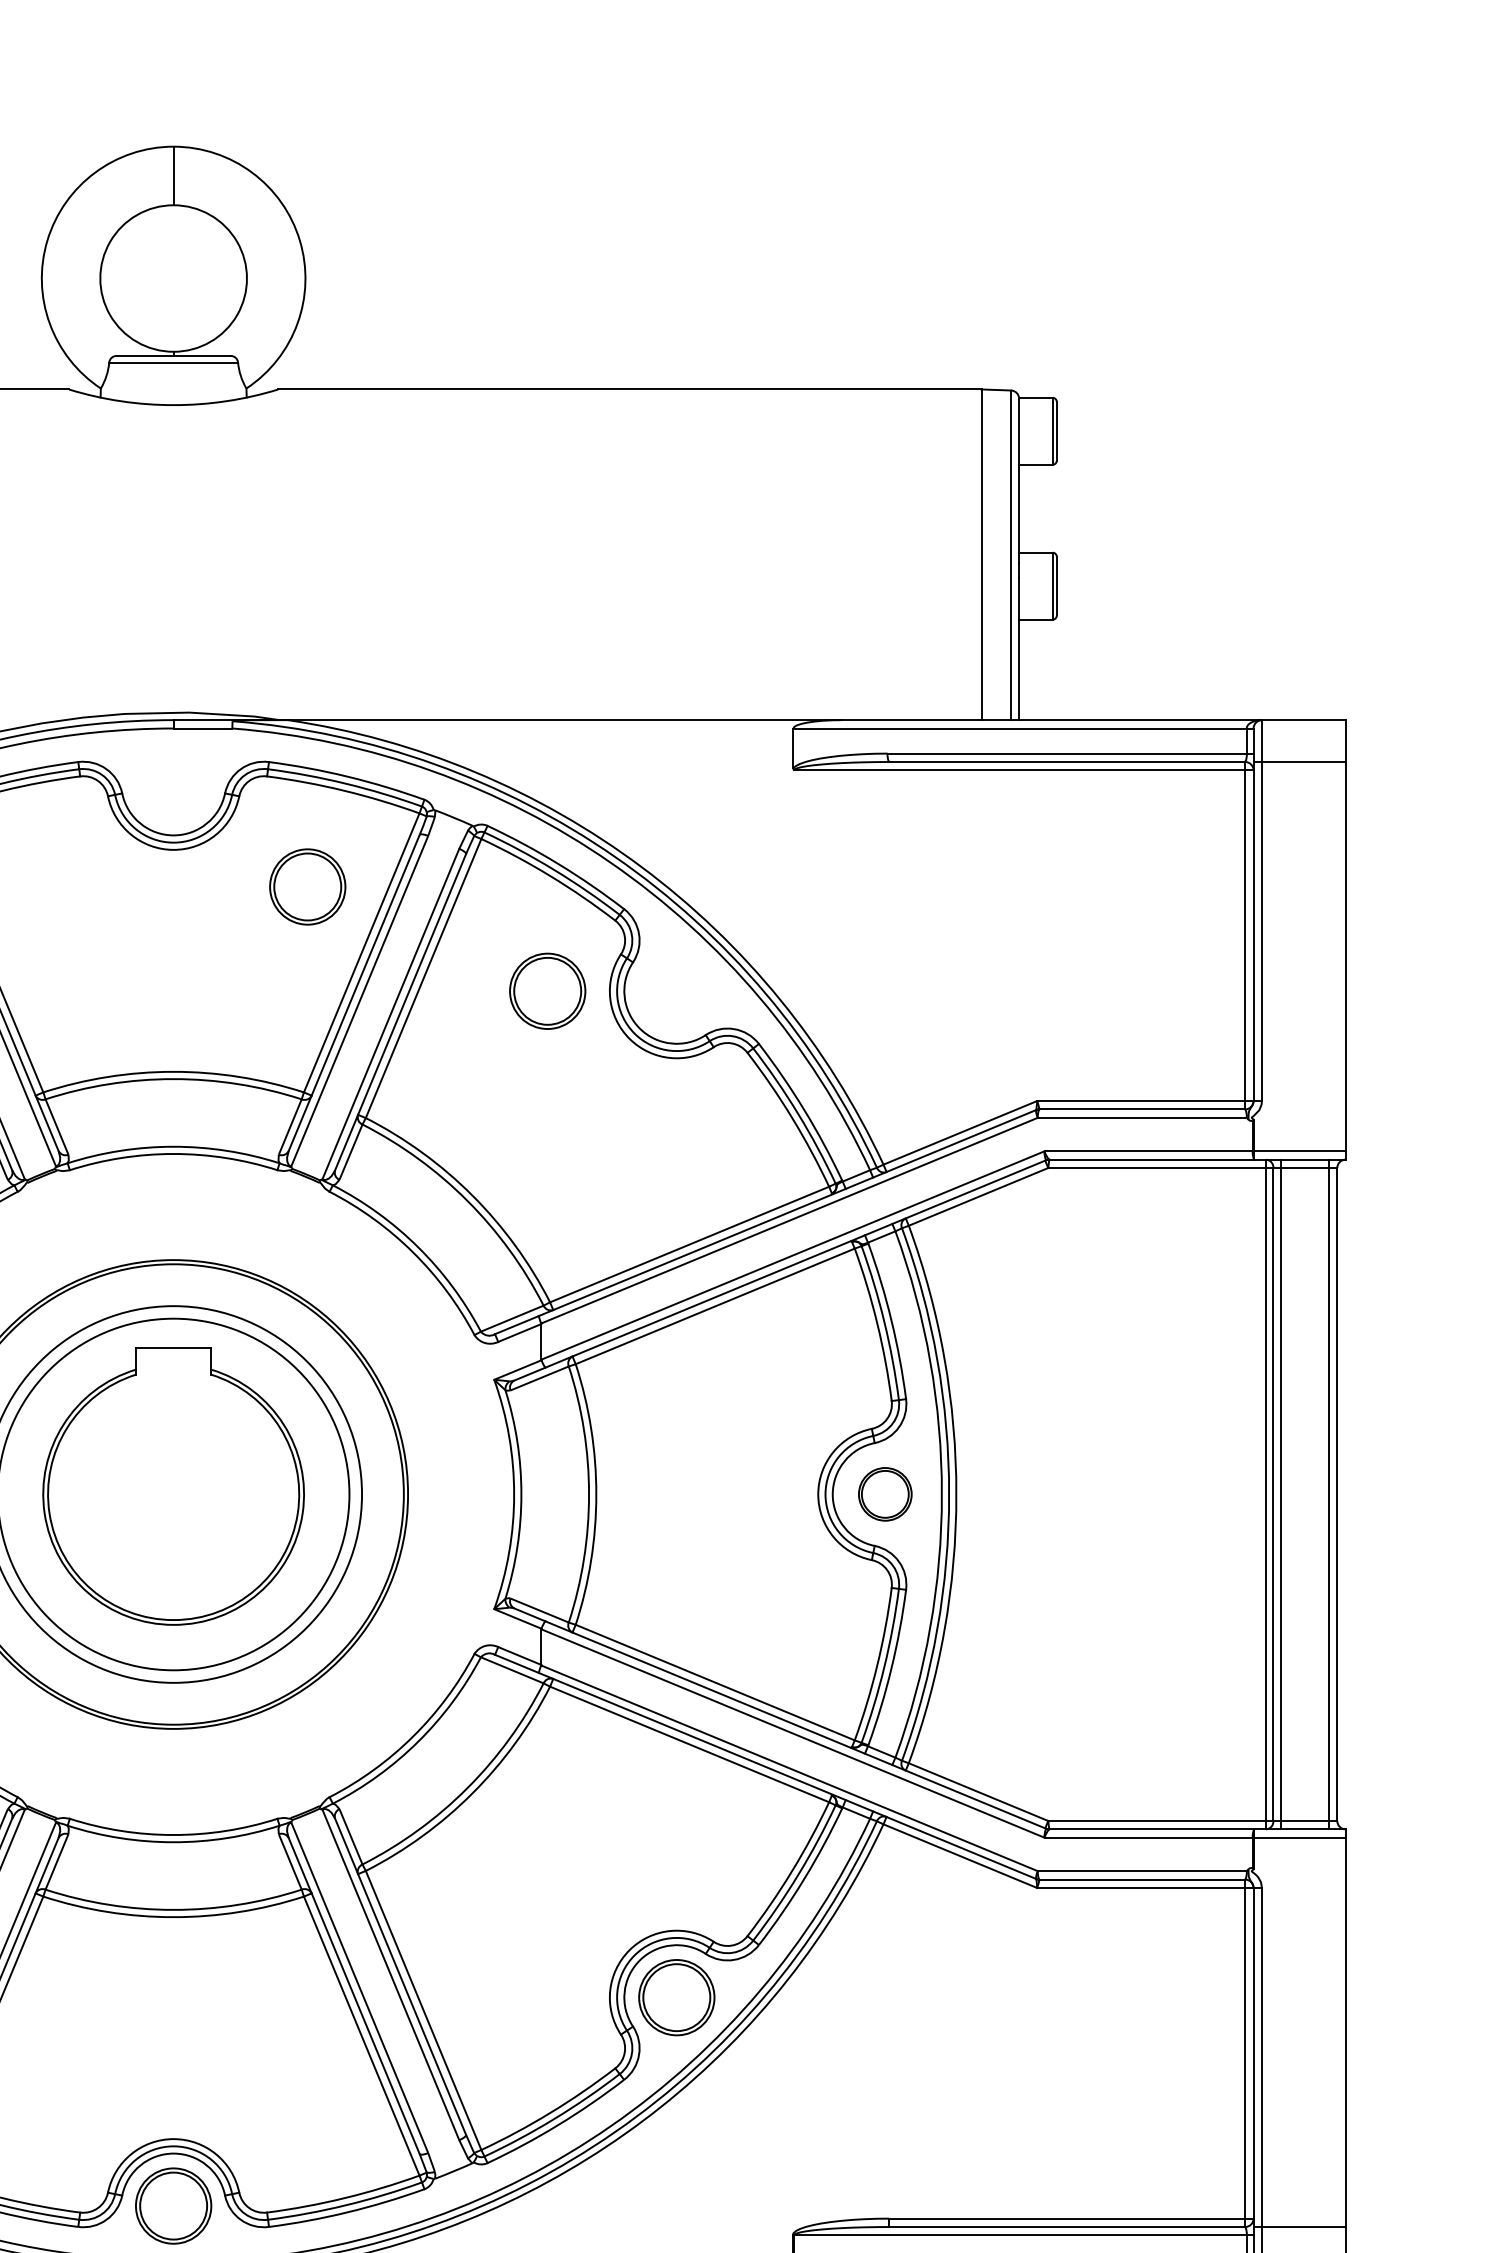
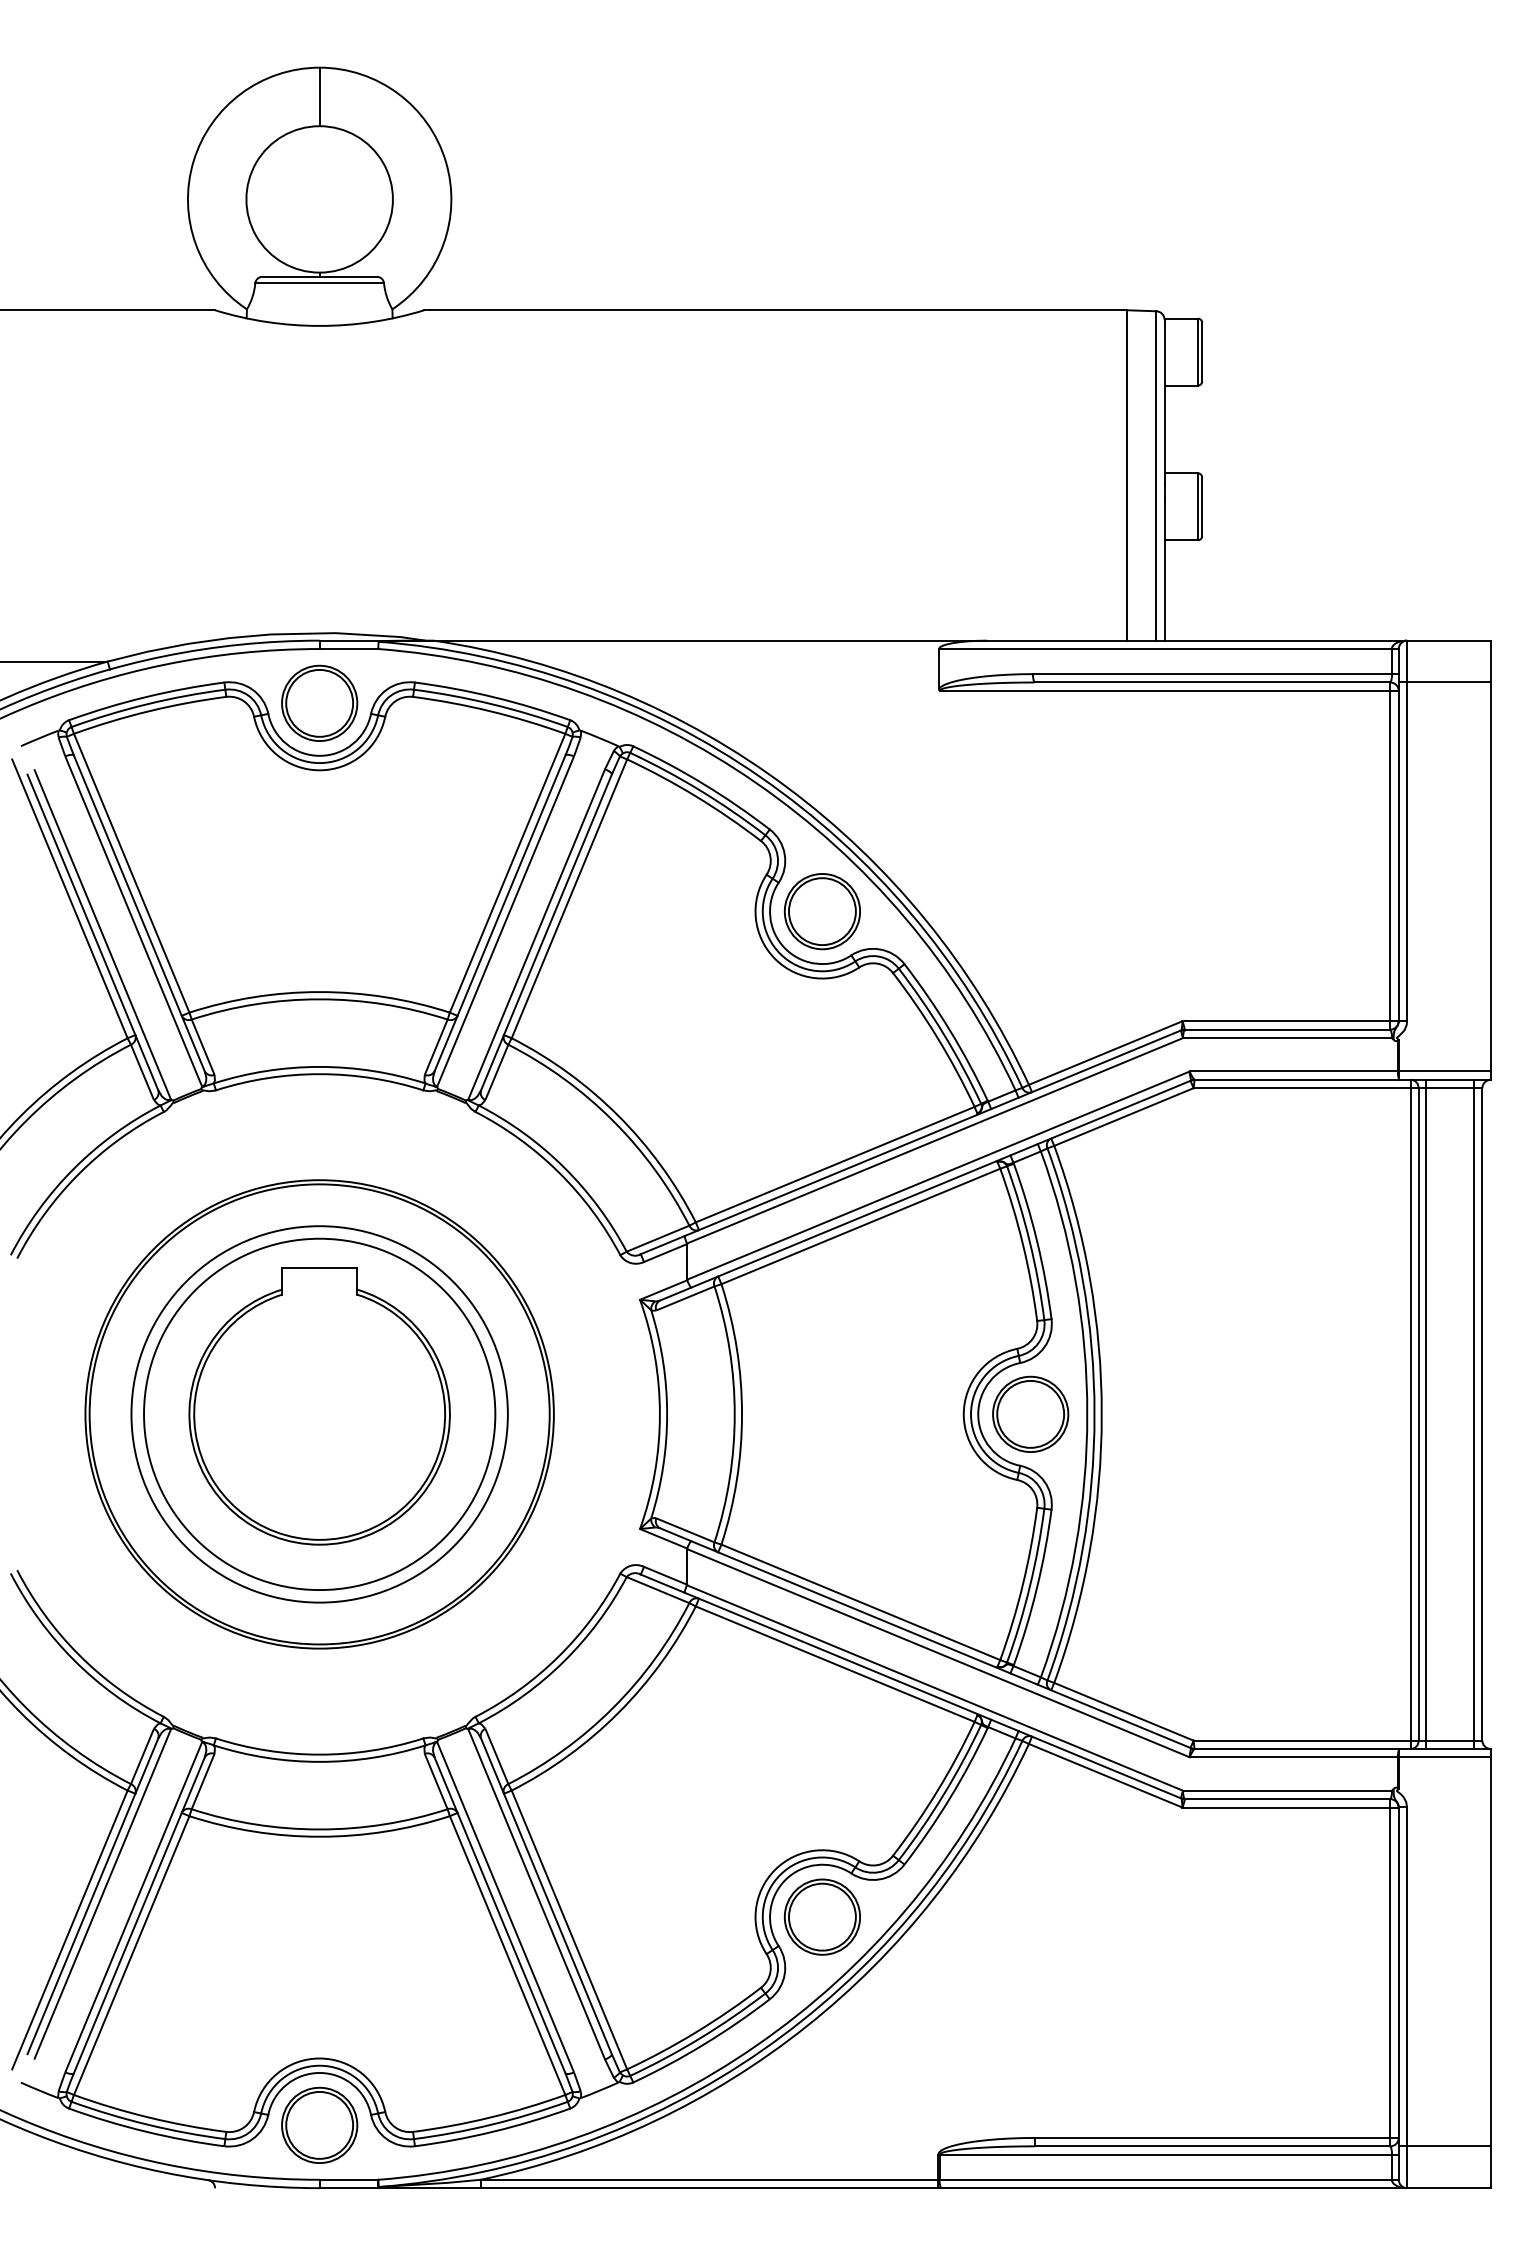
part: (307, 886) -> (319, 702), moved
part: (546, 991) -> (821, 911), moved
part: (885, 1493) -> (1030, 1413), size x1.43

